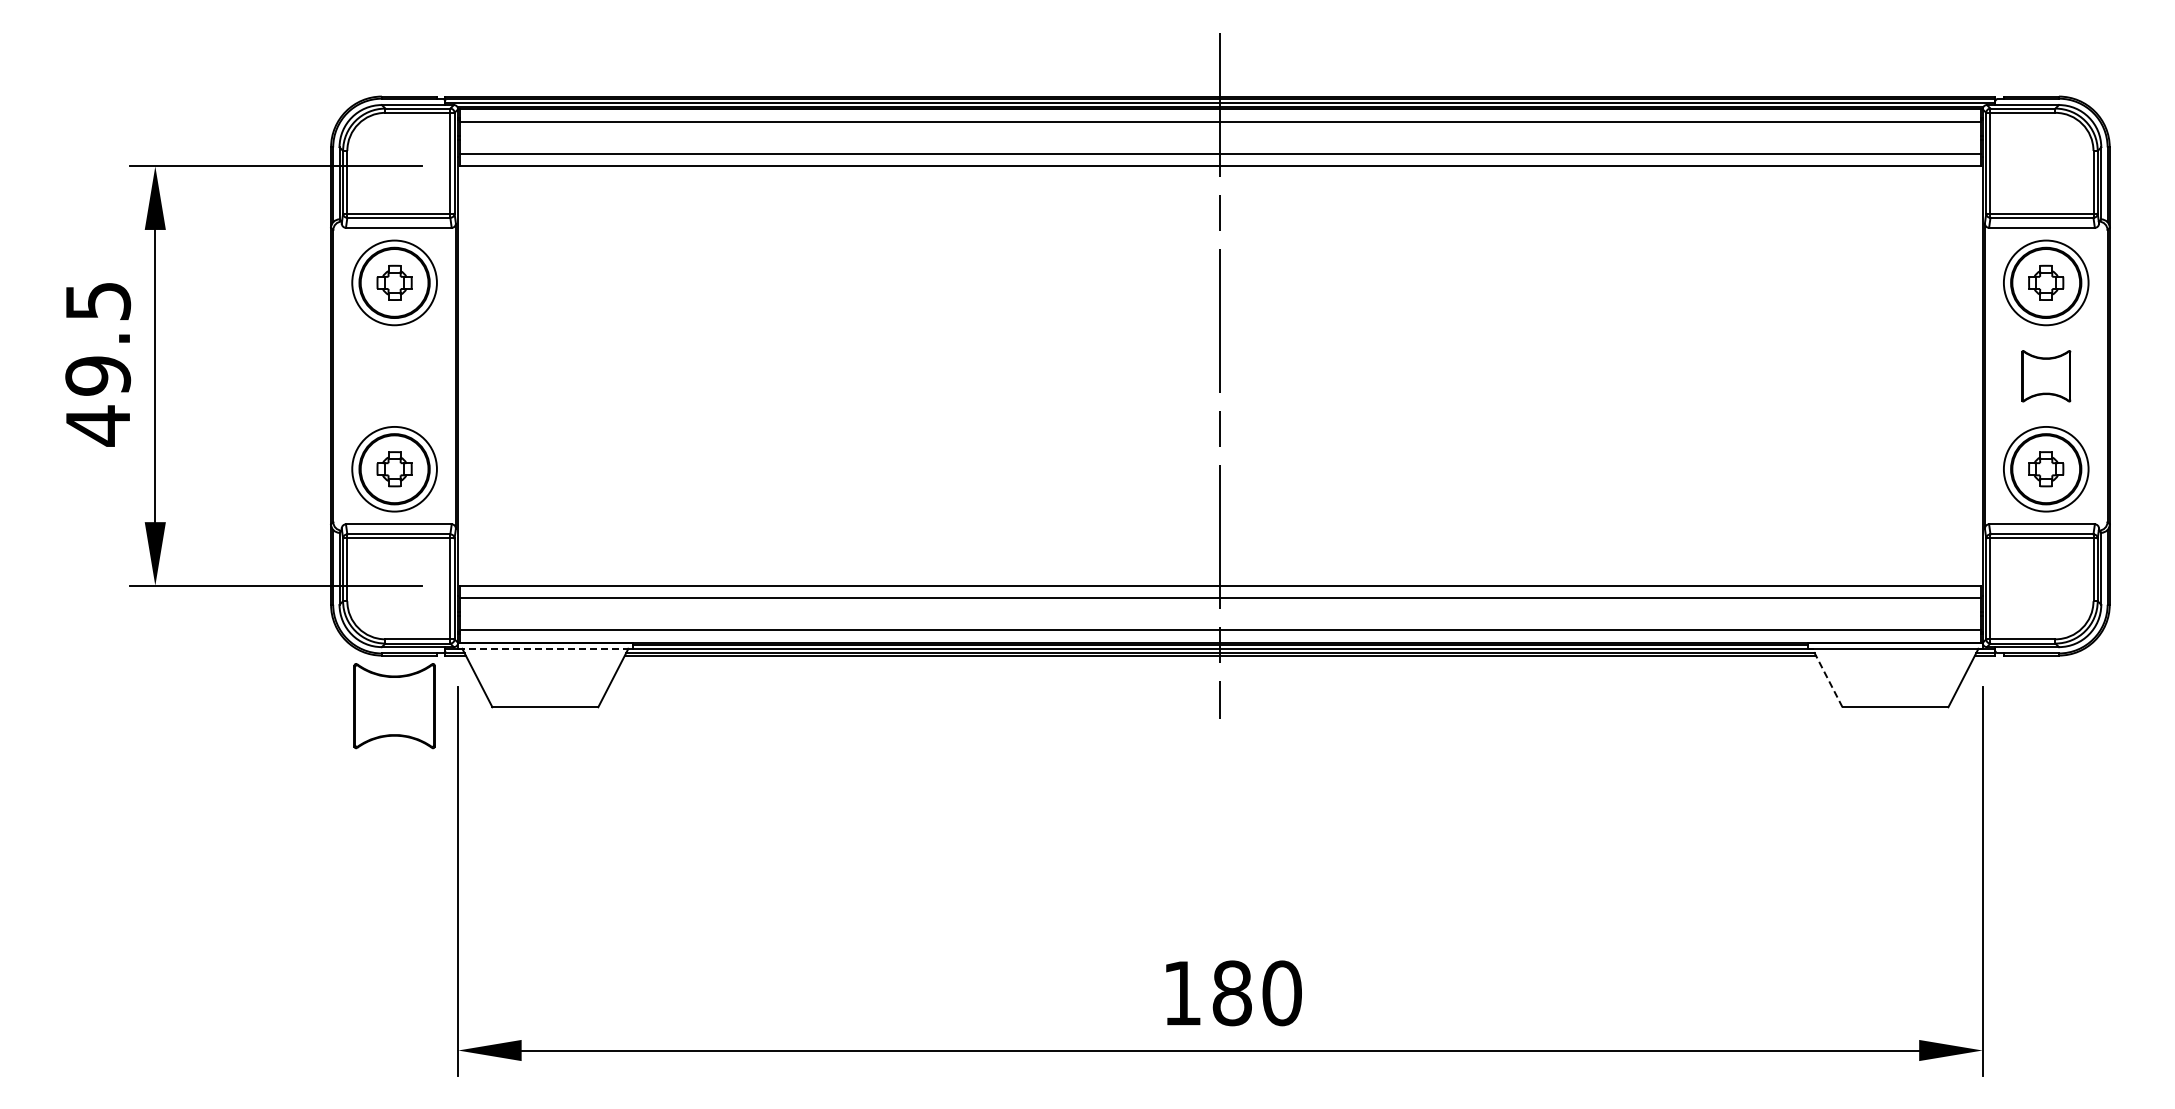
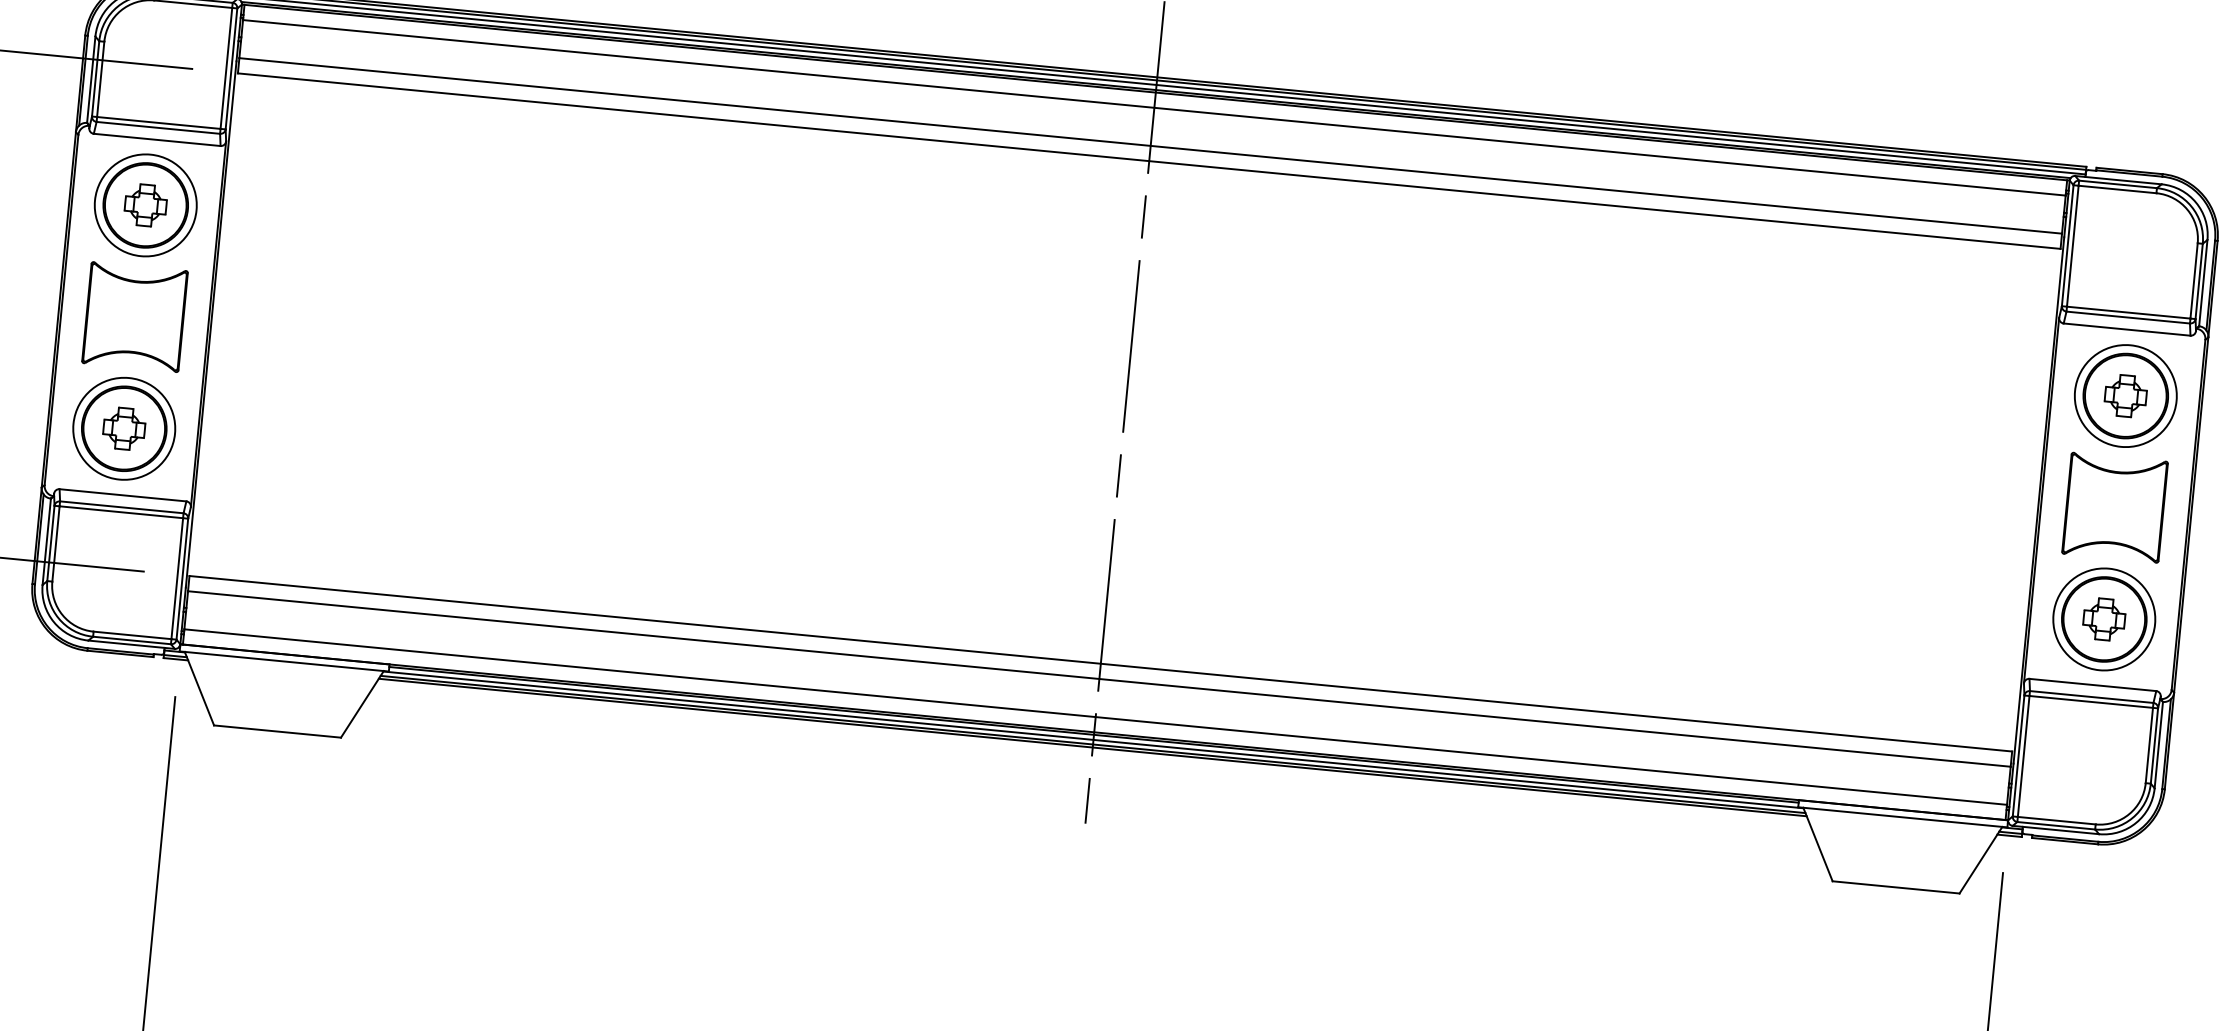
part: (2046, 376) -> (2115, 508), size x1.67
line: (545, 648) -> (284, 661), dashed -> solid
line: (1827, 678) -> (1817, 845), dashed -> solid
part: (394, 706) -> (134, 317), moved

